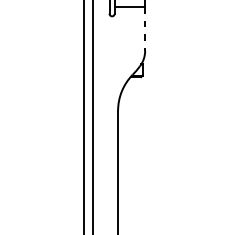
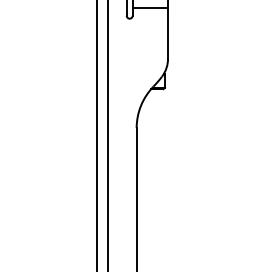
line: (145, 29) -> (168, 33), dashed -> solid

